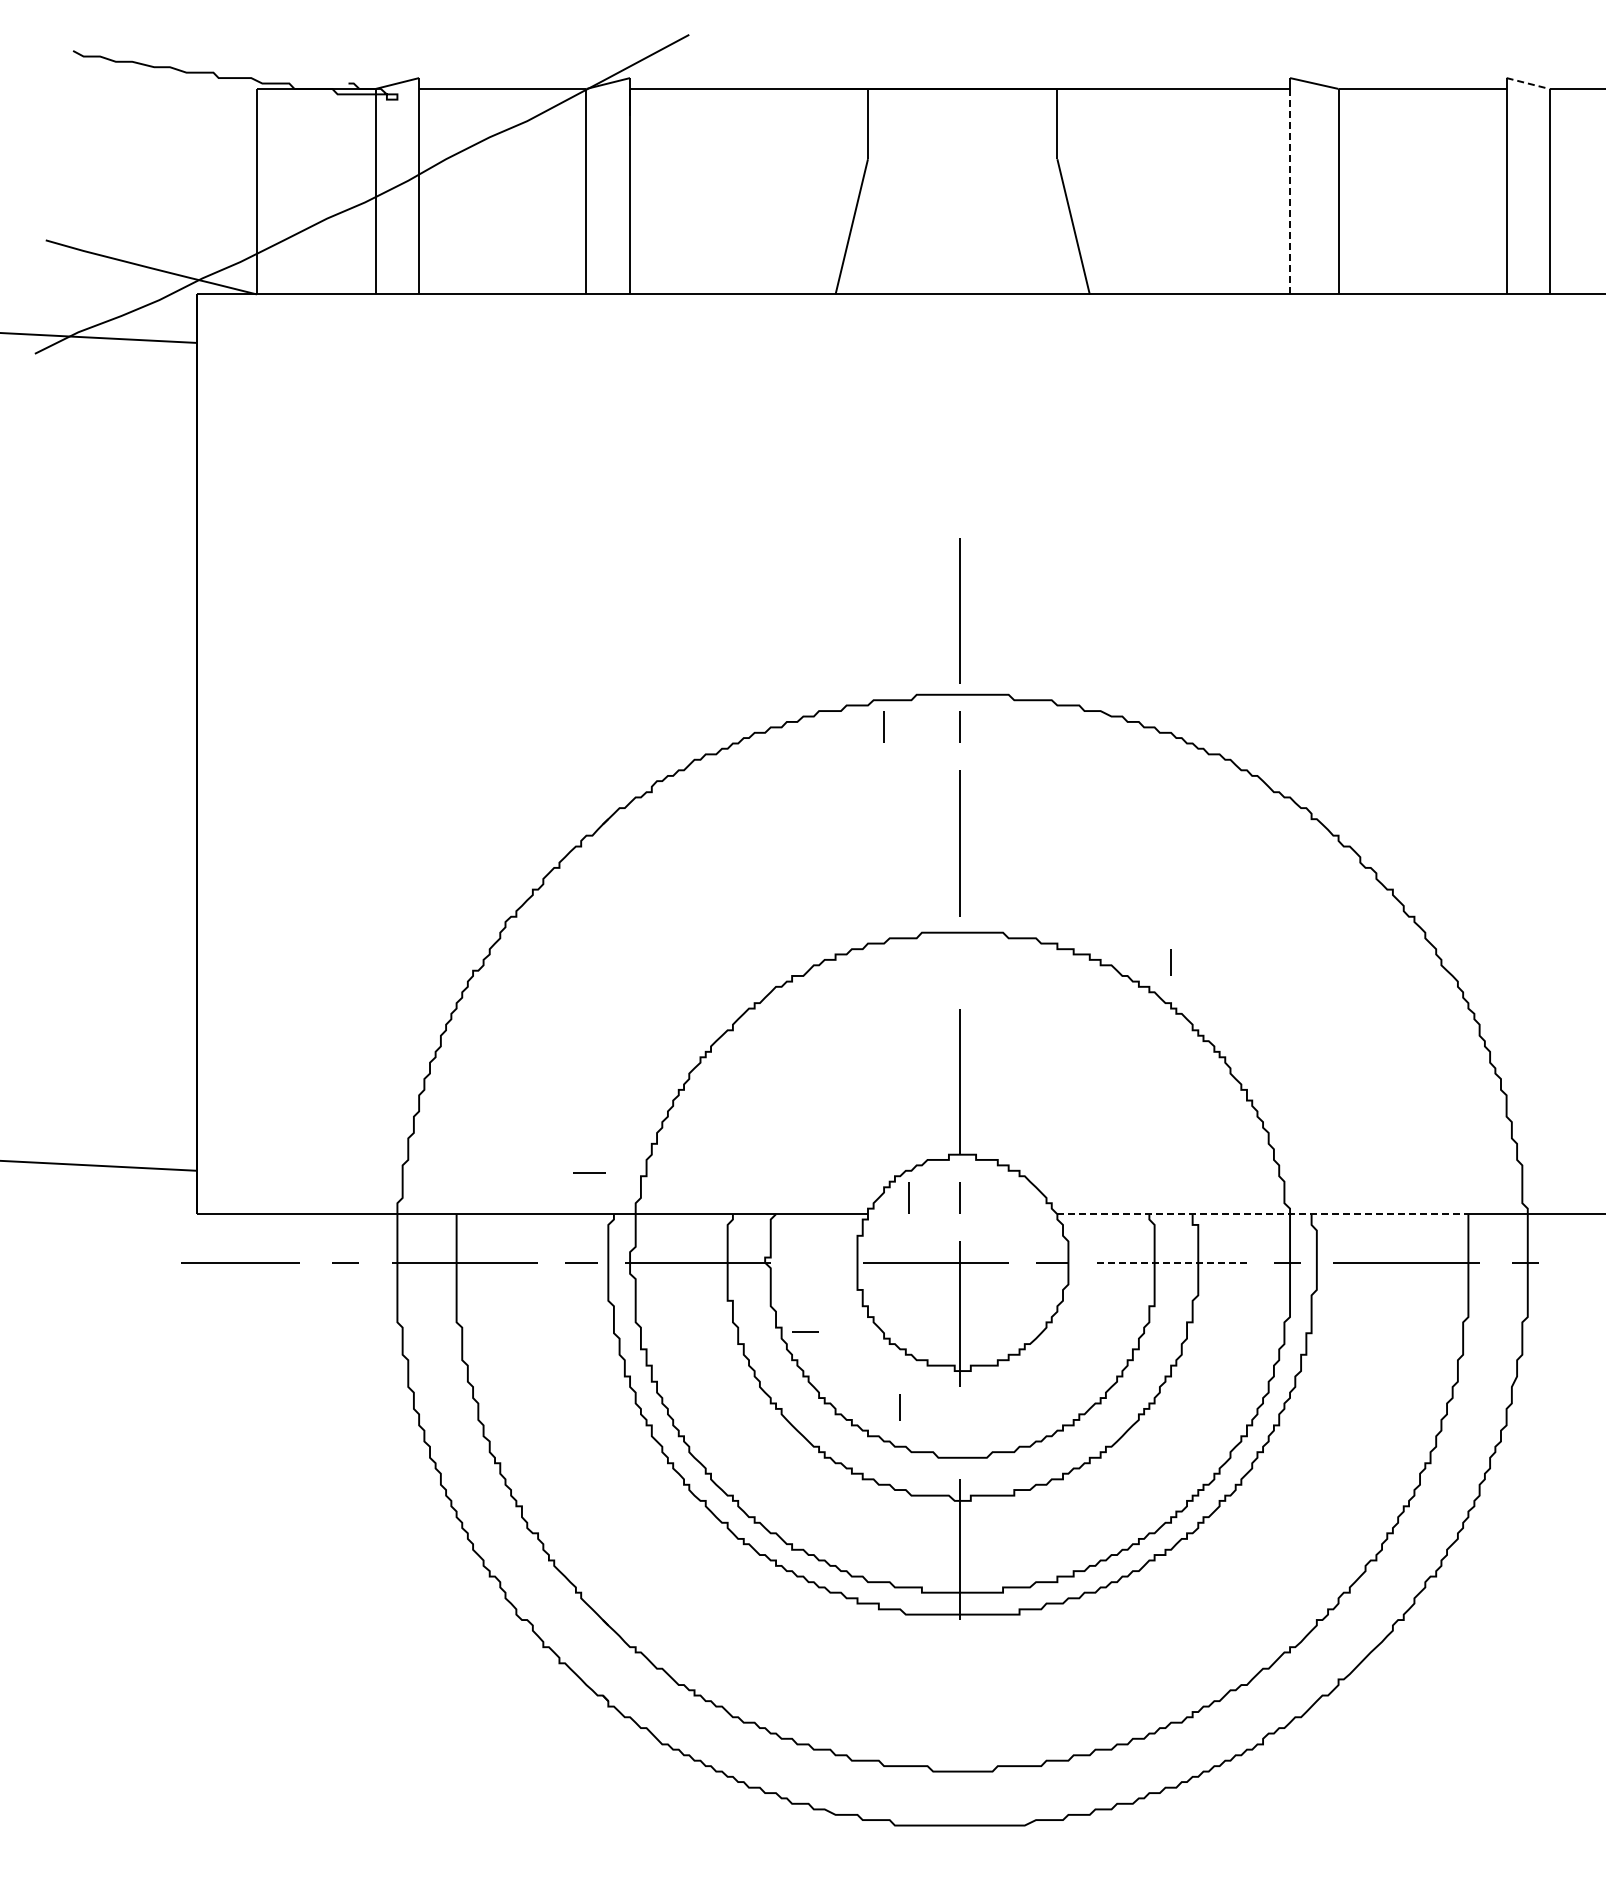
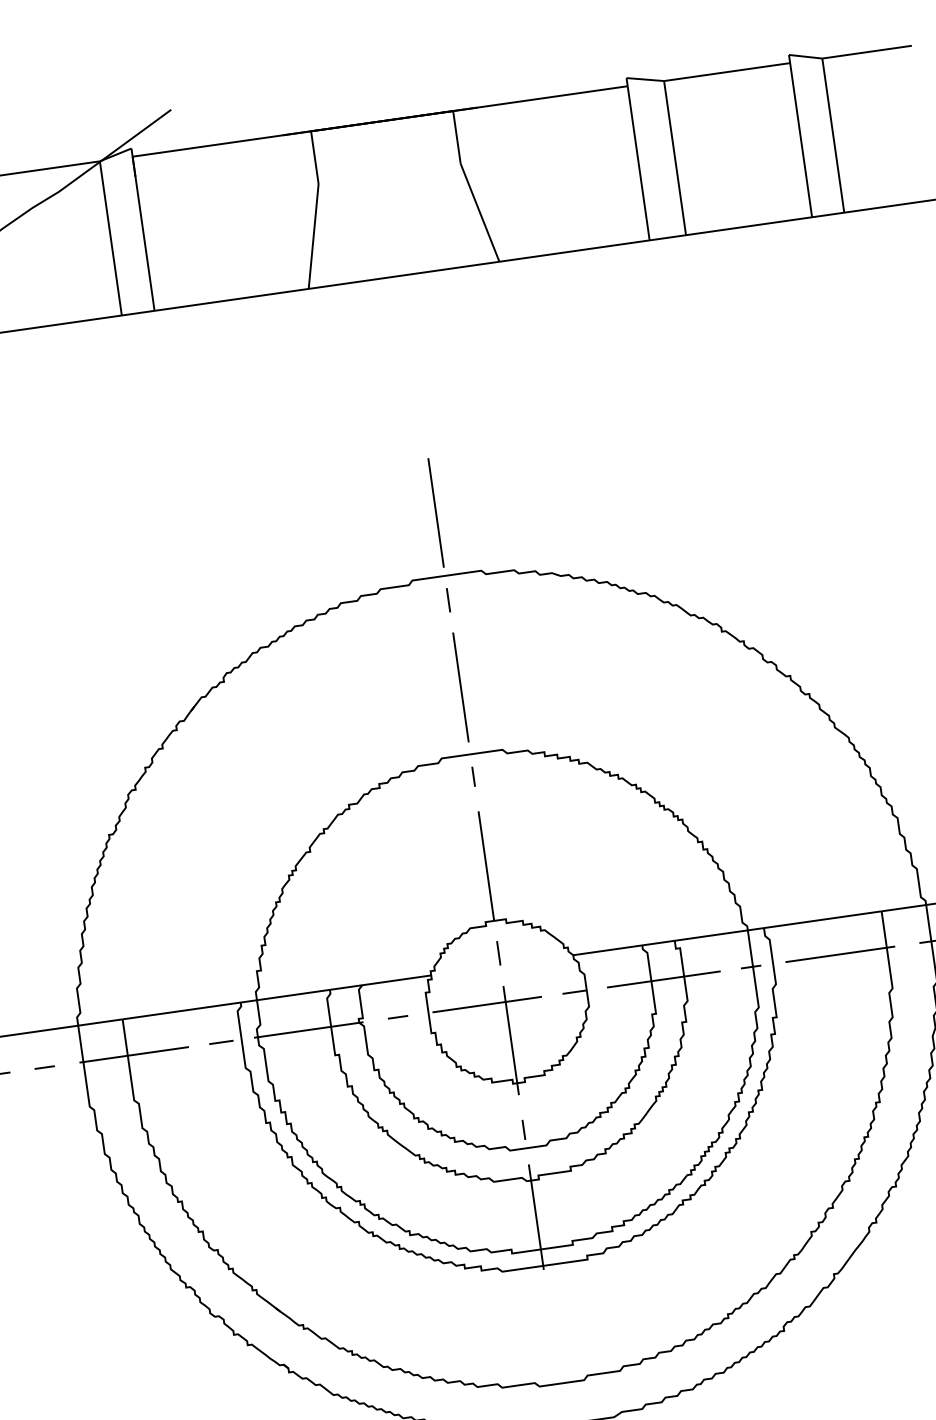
line: (1528, 83) -> (805, 56), dashed -> solid
line: (1290, 191) -> (638, 163), dashed -> solid
line: (883, 726) -> (390, 607), removed
line: (1170, 962) -> (473, 776), moved
line: (589, 1172) -> (217, 973), removed
line: (908, 1197) -> (459, 958), removed
line: (1262, 1214) -> (727, 933), dashed -> solid
line: (1171, 1262) -> (664, 979), dashed -> solid
line: (805, 1331) -> (397, 1017), moved
line: (899, 1407) -> (523, 1130), moved

